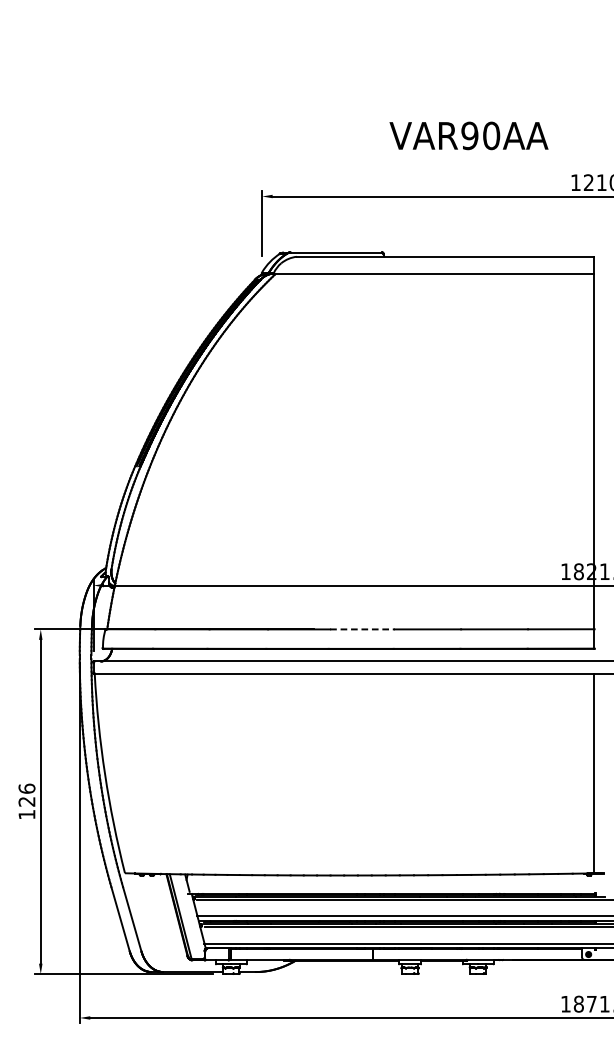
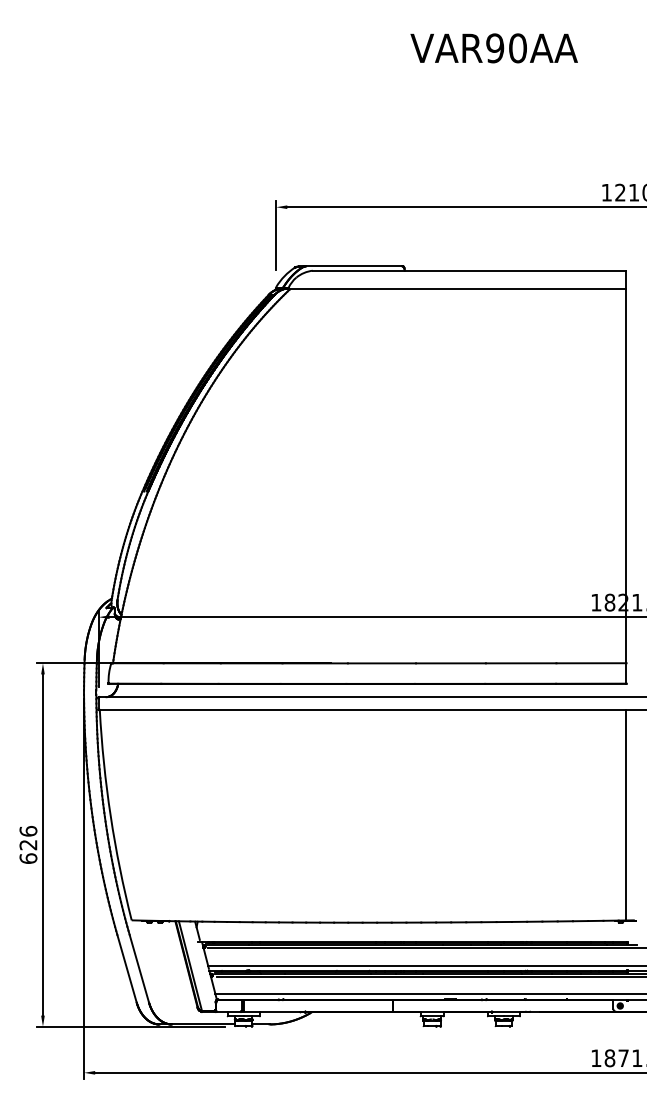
text: (468, 136) -> (493, 48), moved
line: (362, 629) -> (382, 663), dashed -> solid
text: (27, 814) -> (28, 858), 126 -> 626

